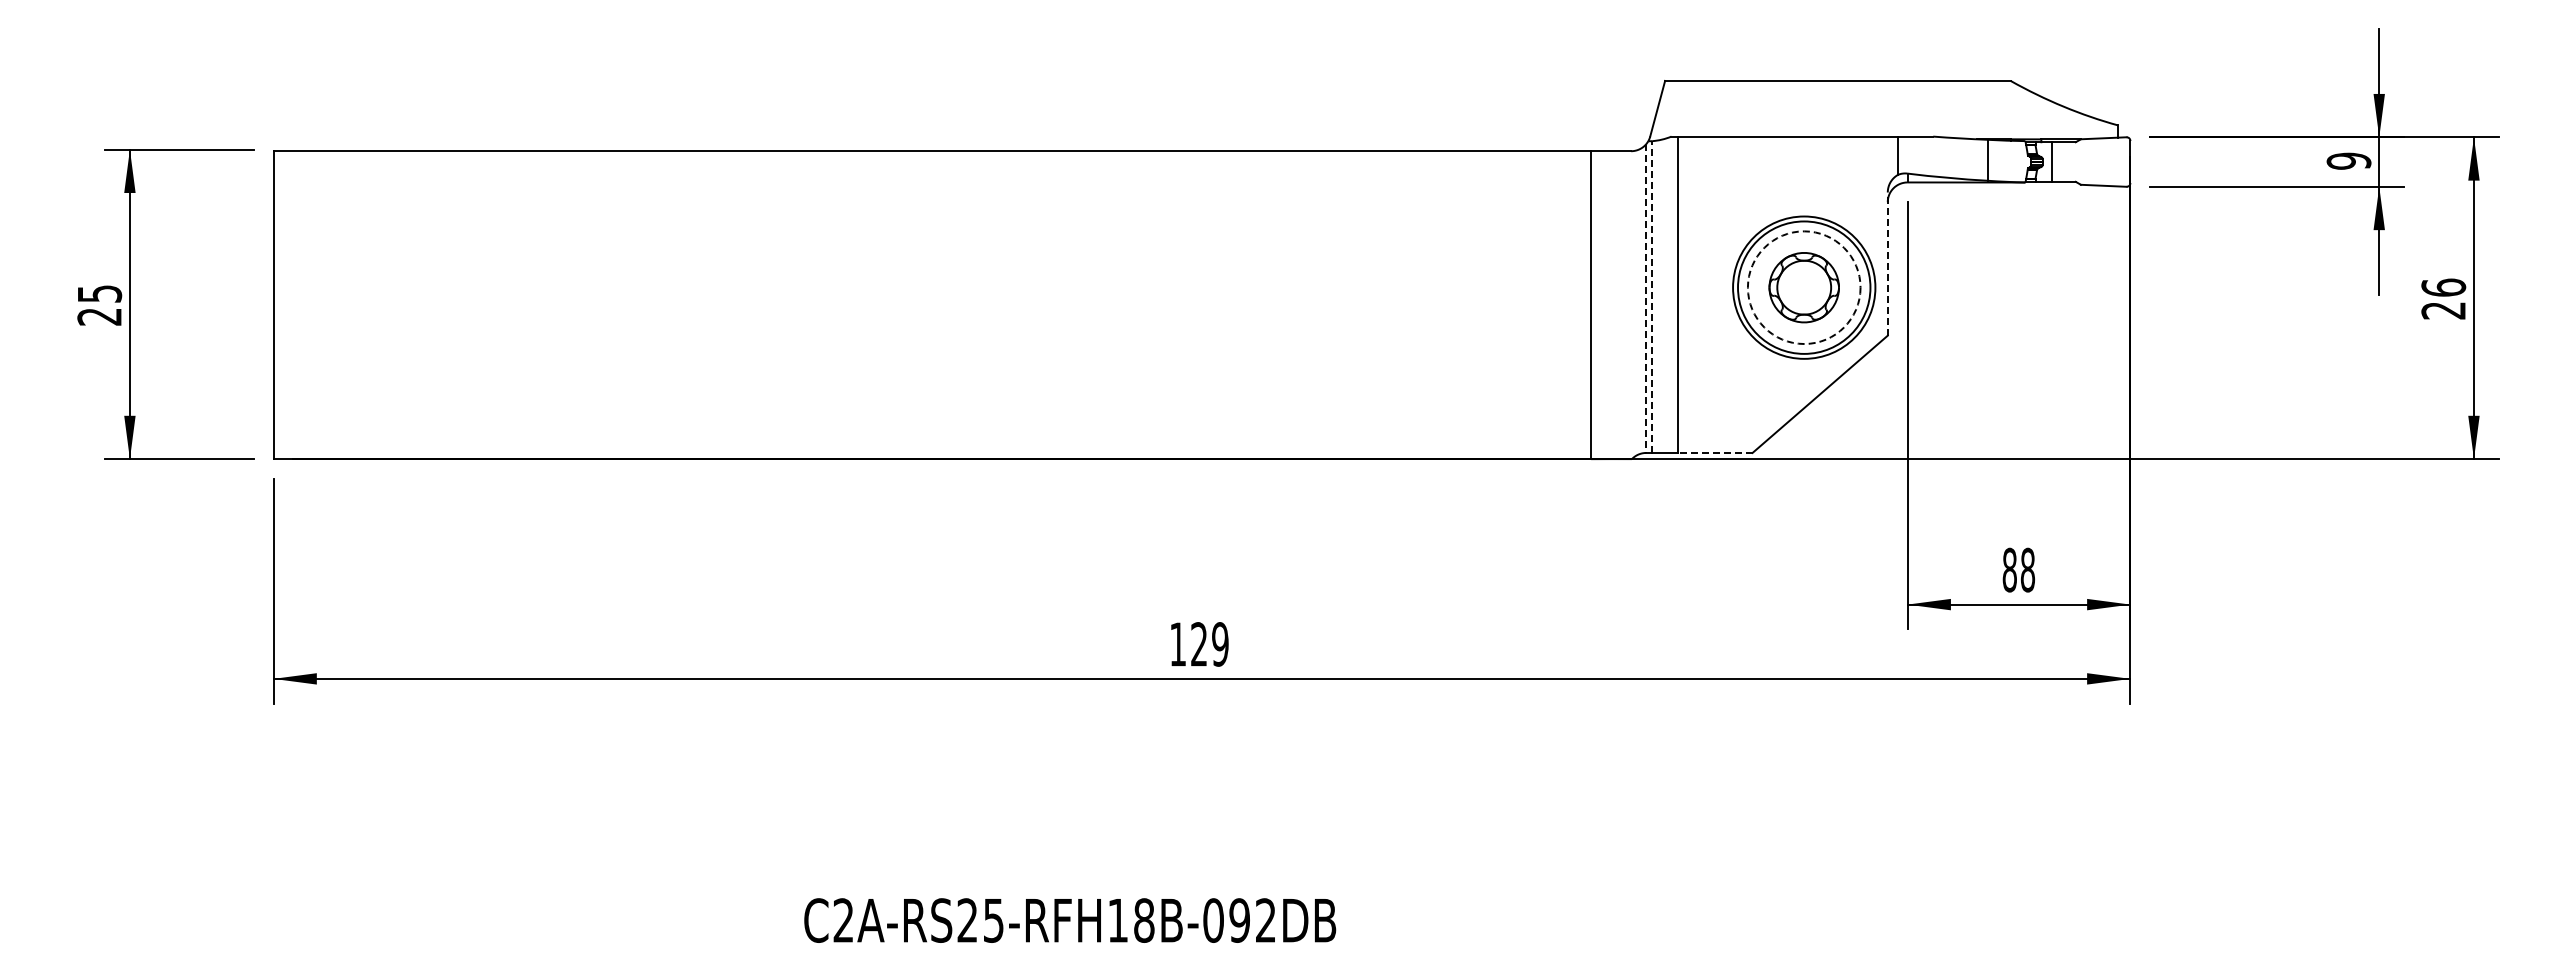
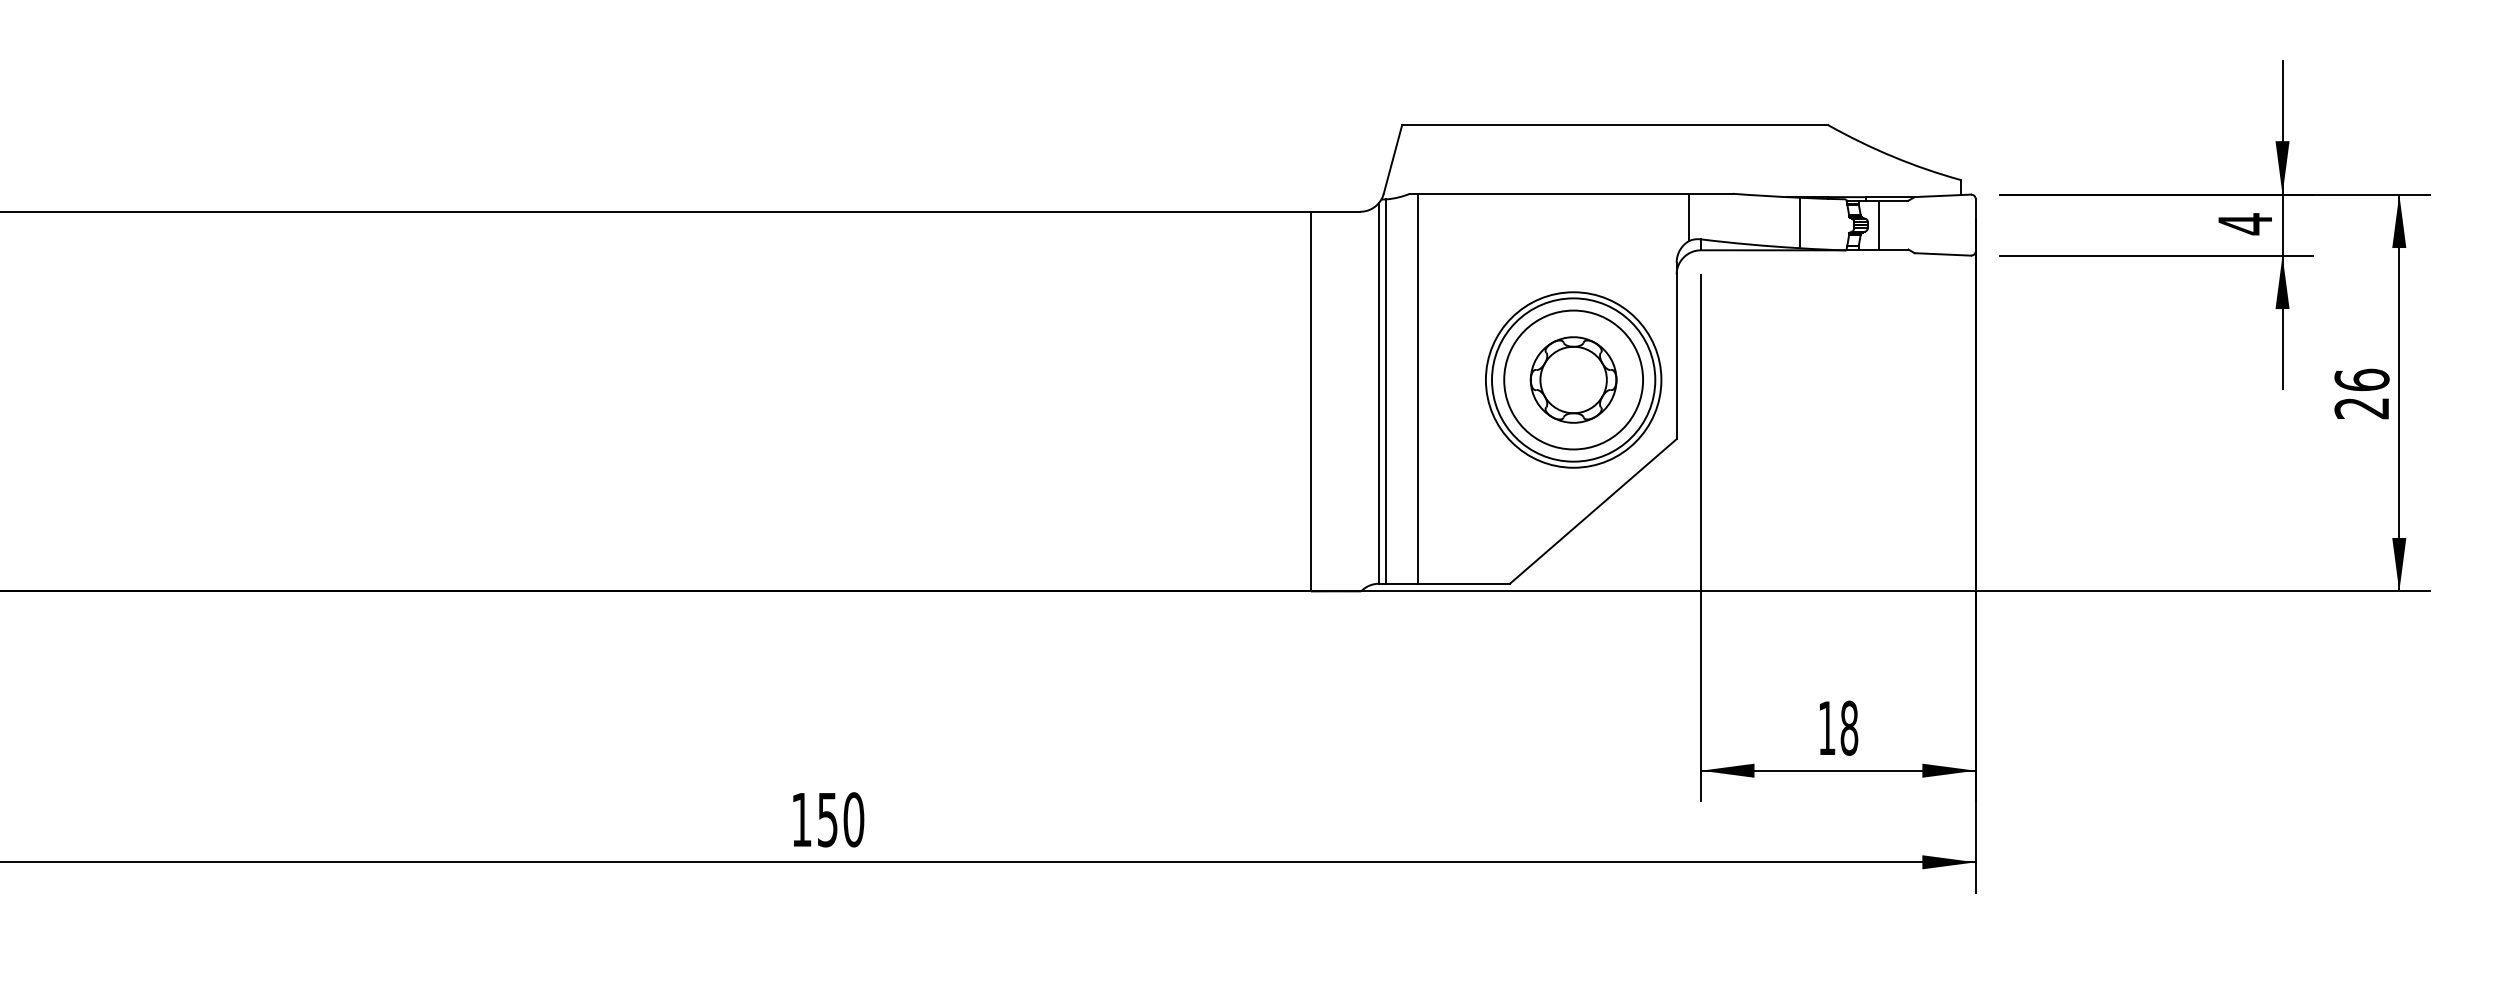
text: (2348, 161) -> (2244, 224), 9 -> 4
line: (1887, 264) -> (1676, 351), dashed -> solid
circle: (1803, 287) -> (1572, 379), dashed -> solid
line: (1652, 297) -> (1386, 392), dashed -> solid
line: (1646, 299) -> (1379, 394), dashed -> solid
line: (1714, 452) -> (1463, 583), dashed -> solid
text: (2009, 569) -> (1826, 727), 88 -> 18
text: (1209, 644) -> (840, 819), 129 -> 150

